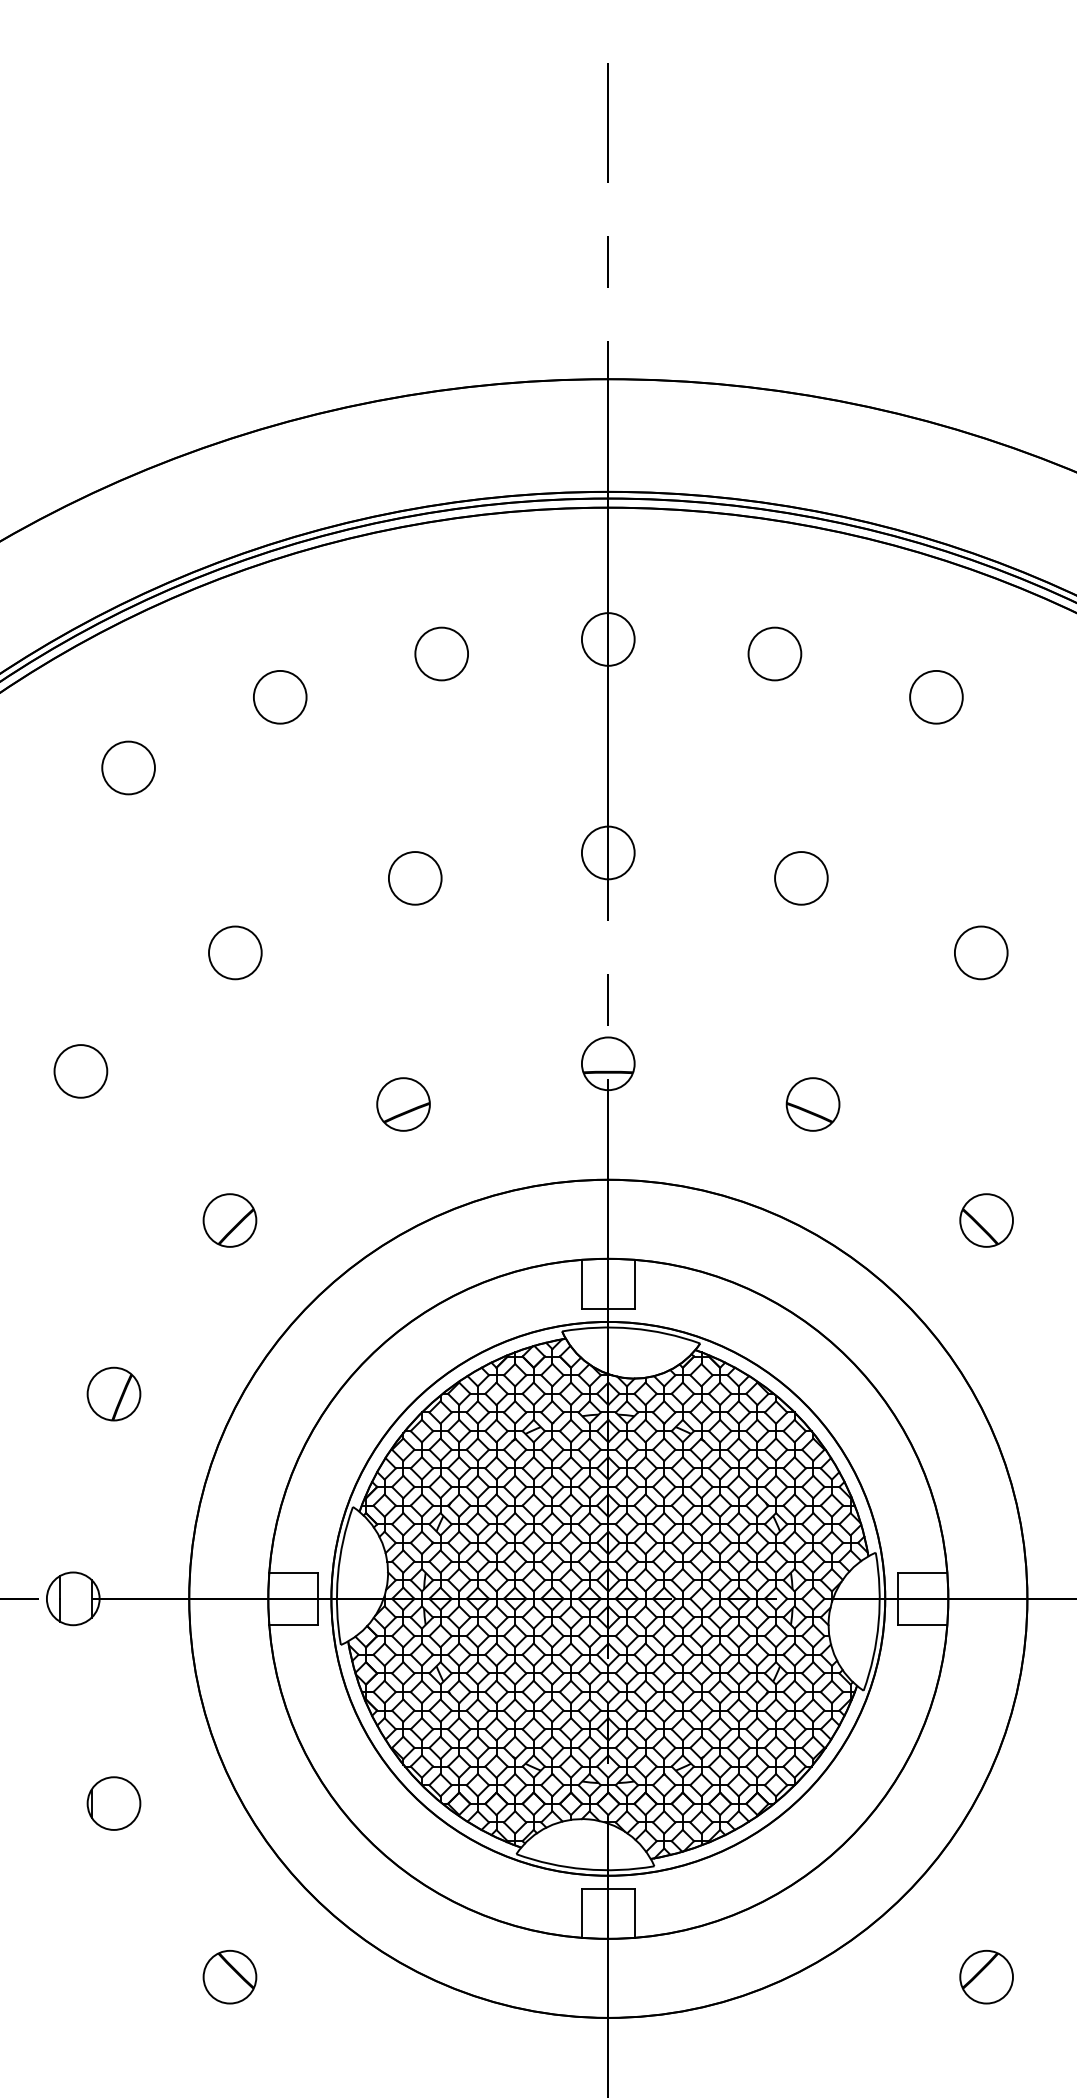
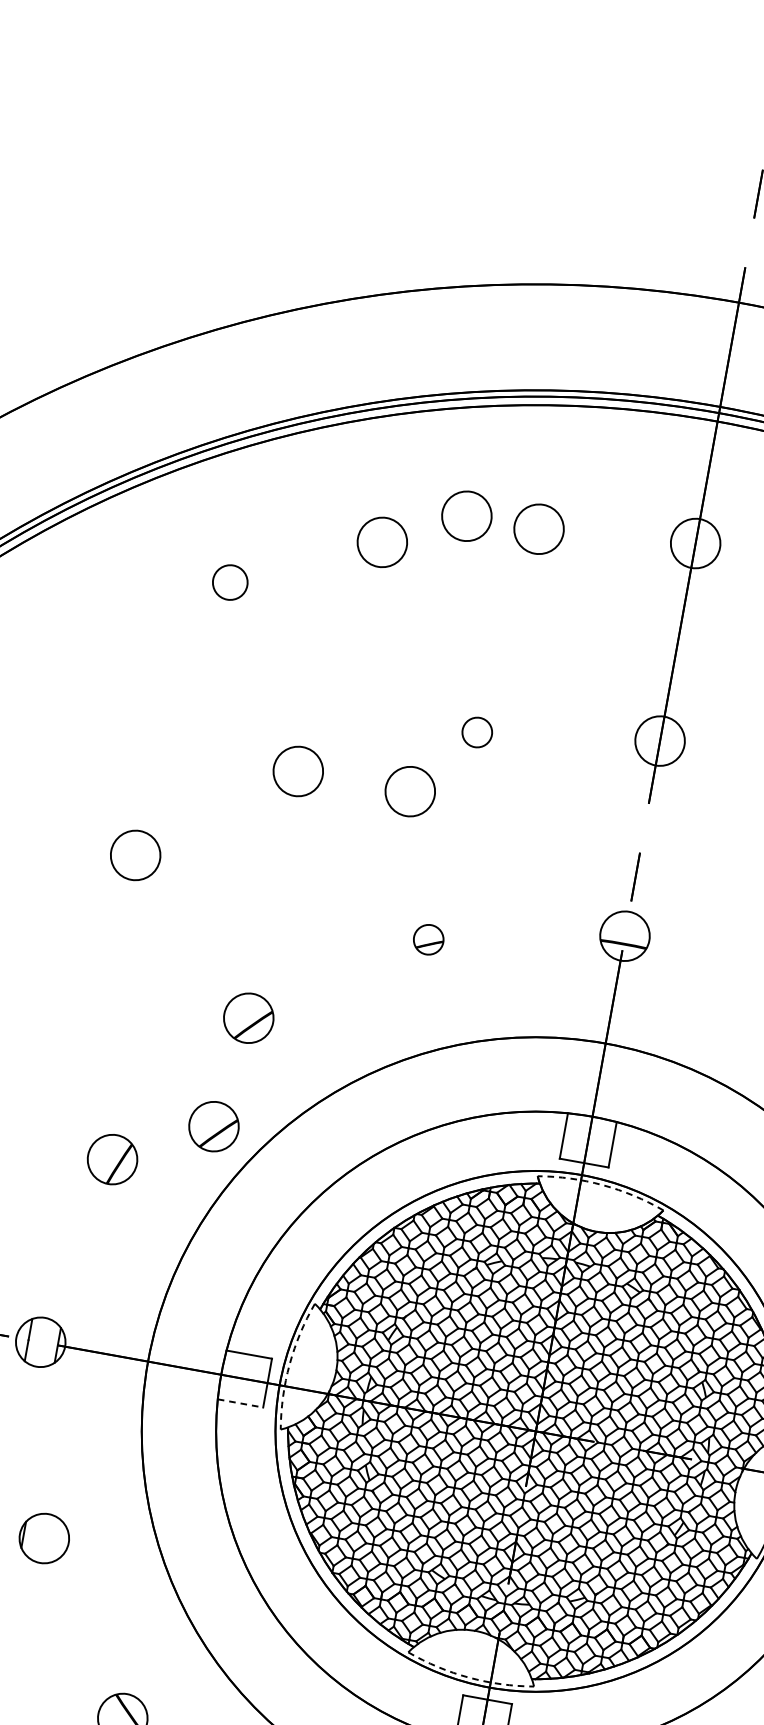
circle: (363, 653) -> (466, 515), added
circle: (128, 767) -> (230, 582), size x0.7
circle: (415, 878) -> (477, 732), size x0.6
circle: (356, 952) -> (410, 791), added
part: (403, 1104) -> (428, 939), size x0.6
arc: (631, 1328) -> (602, 1185), solid -> dashed
part: (213, 1340) -> (213, 1126), added
arc: (337, 1575) -> (289, 1364), solid -> dashed
line: (293, 1625) -> (240, 1403), solid -> dashed
arc: (584, 1869) -> (468, 1677), solid -> dashed

